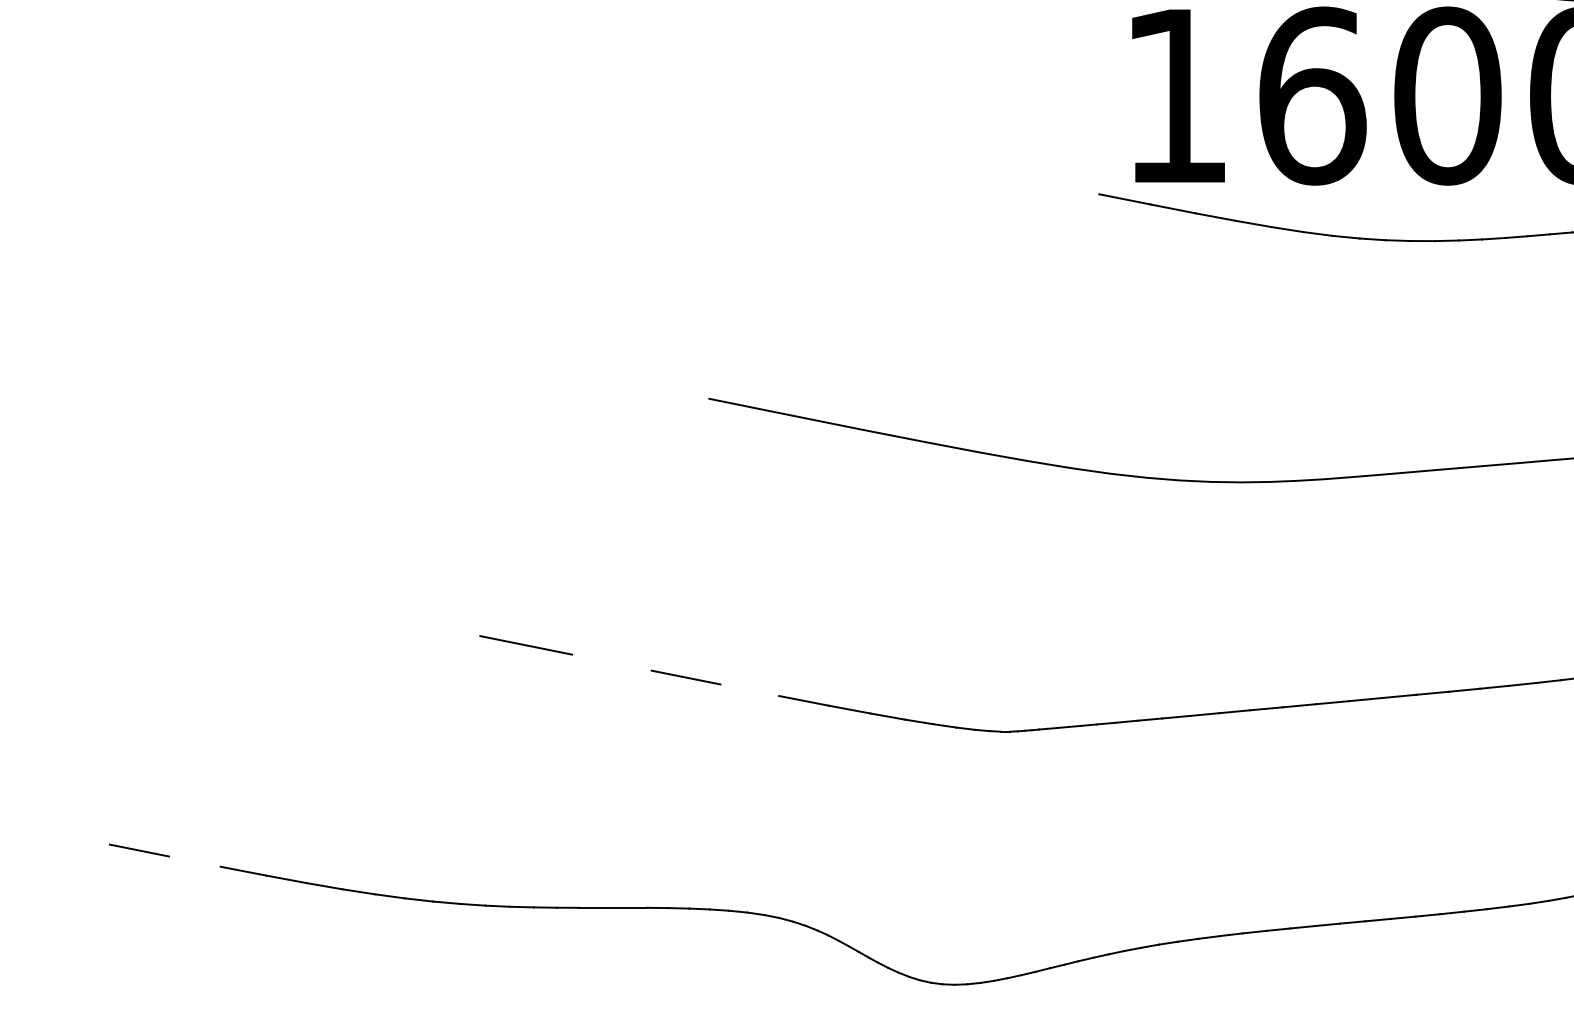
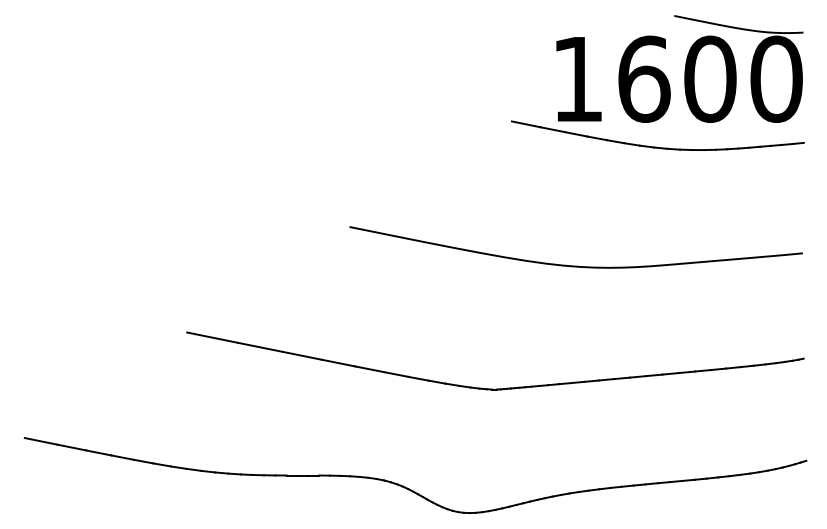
line: (1068, 188) -> (525, 124), added
line: (427, 625) -> (212, 337), added
line: (610, 661) -> (301, 355), added
line: (749, 690) -> (369, 369), added
line: (75, 838) -> (40, 441), added
line: (194, 860) -> (98, 452), added

